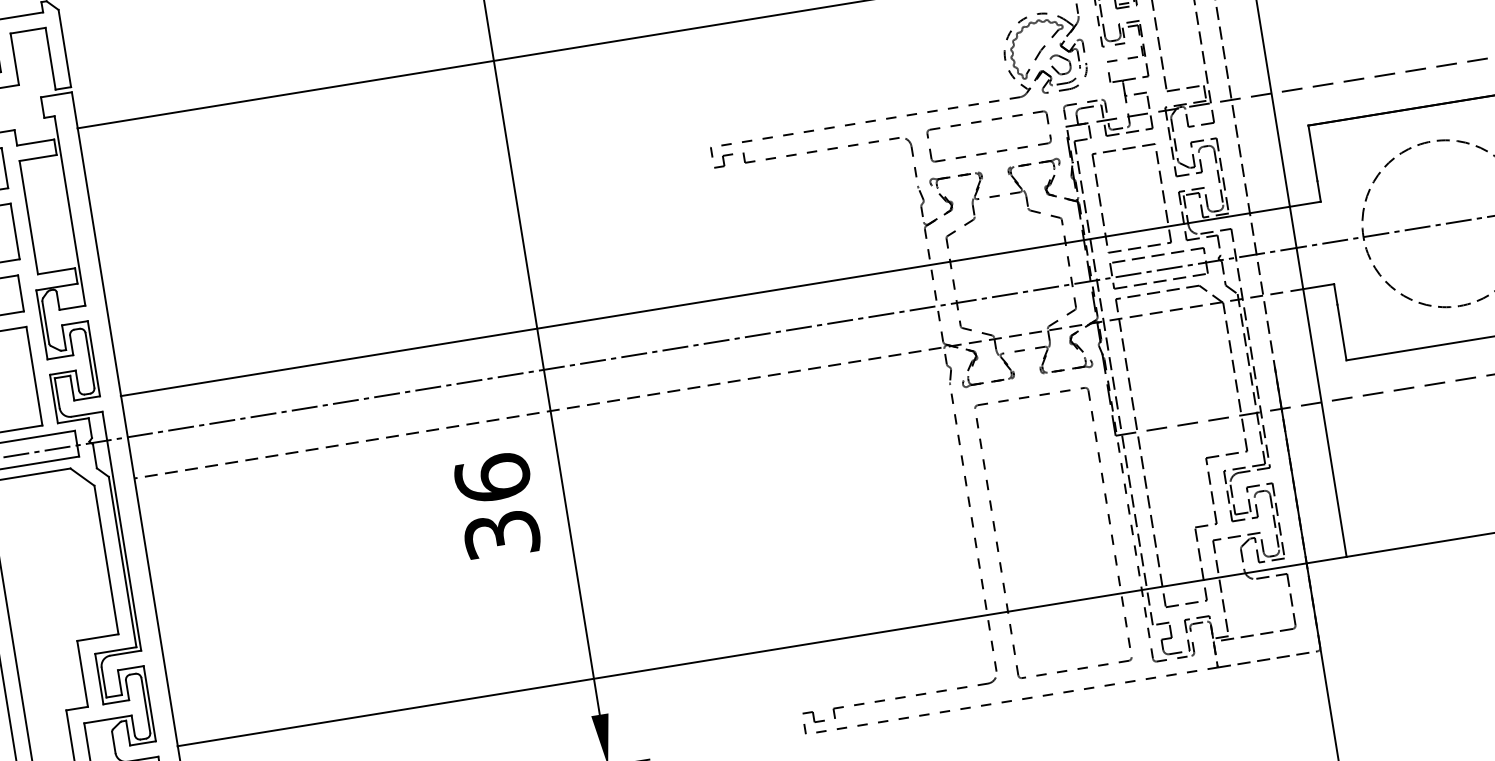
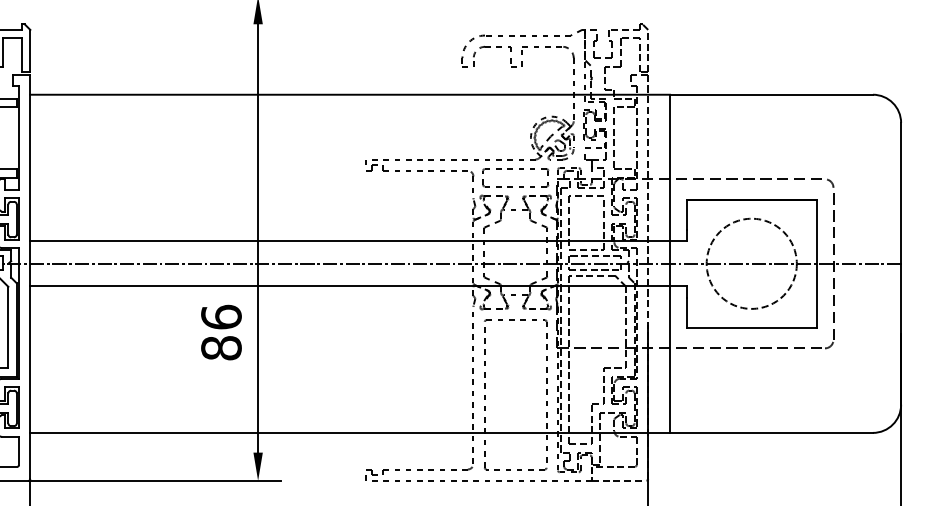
line: (719, 383) -> (350, 286), dashed -> solid
text: (502, 535) -> (221, 348), 36 -> 86

